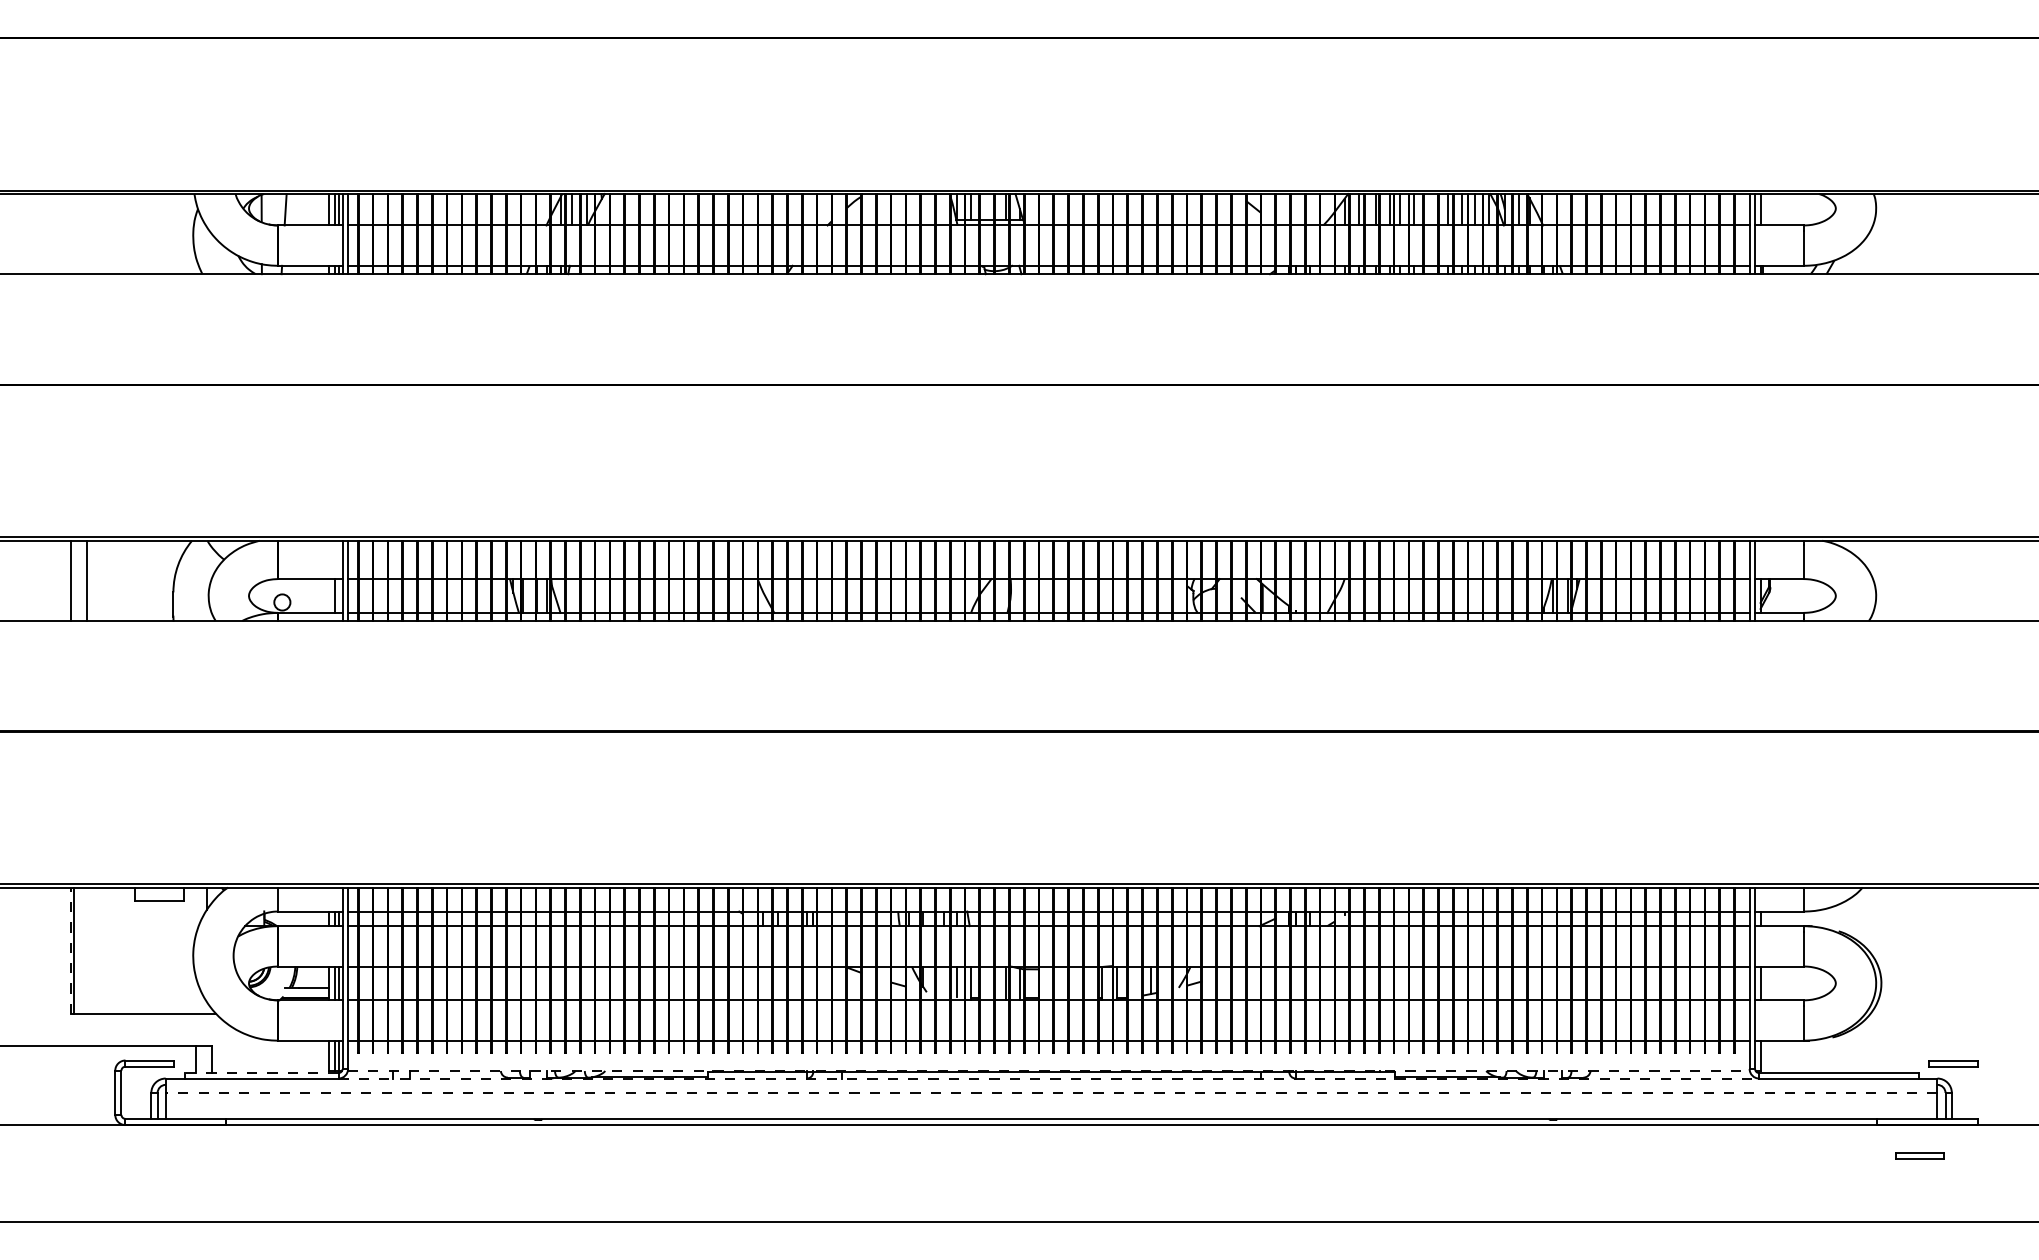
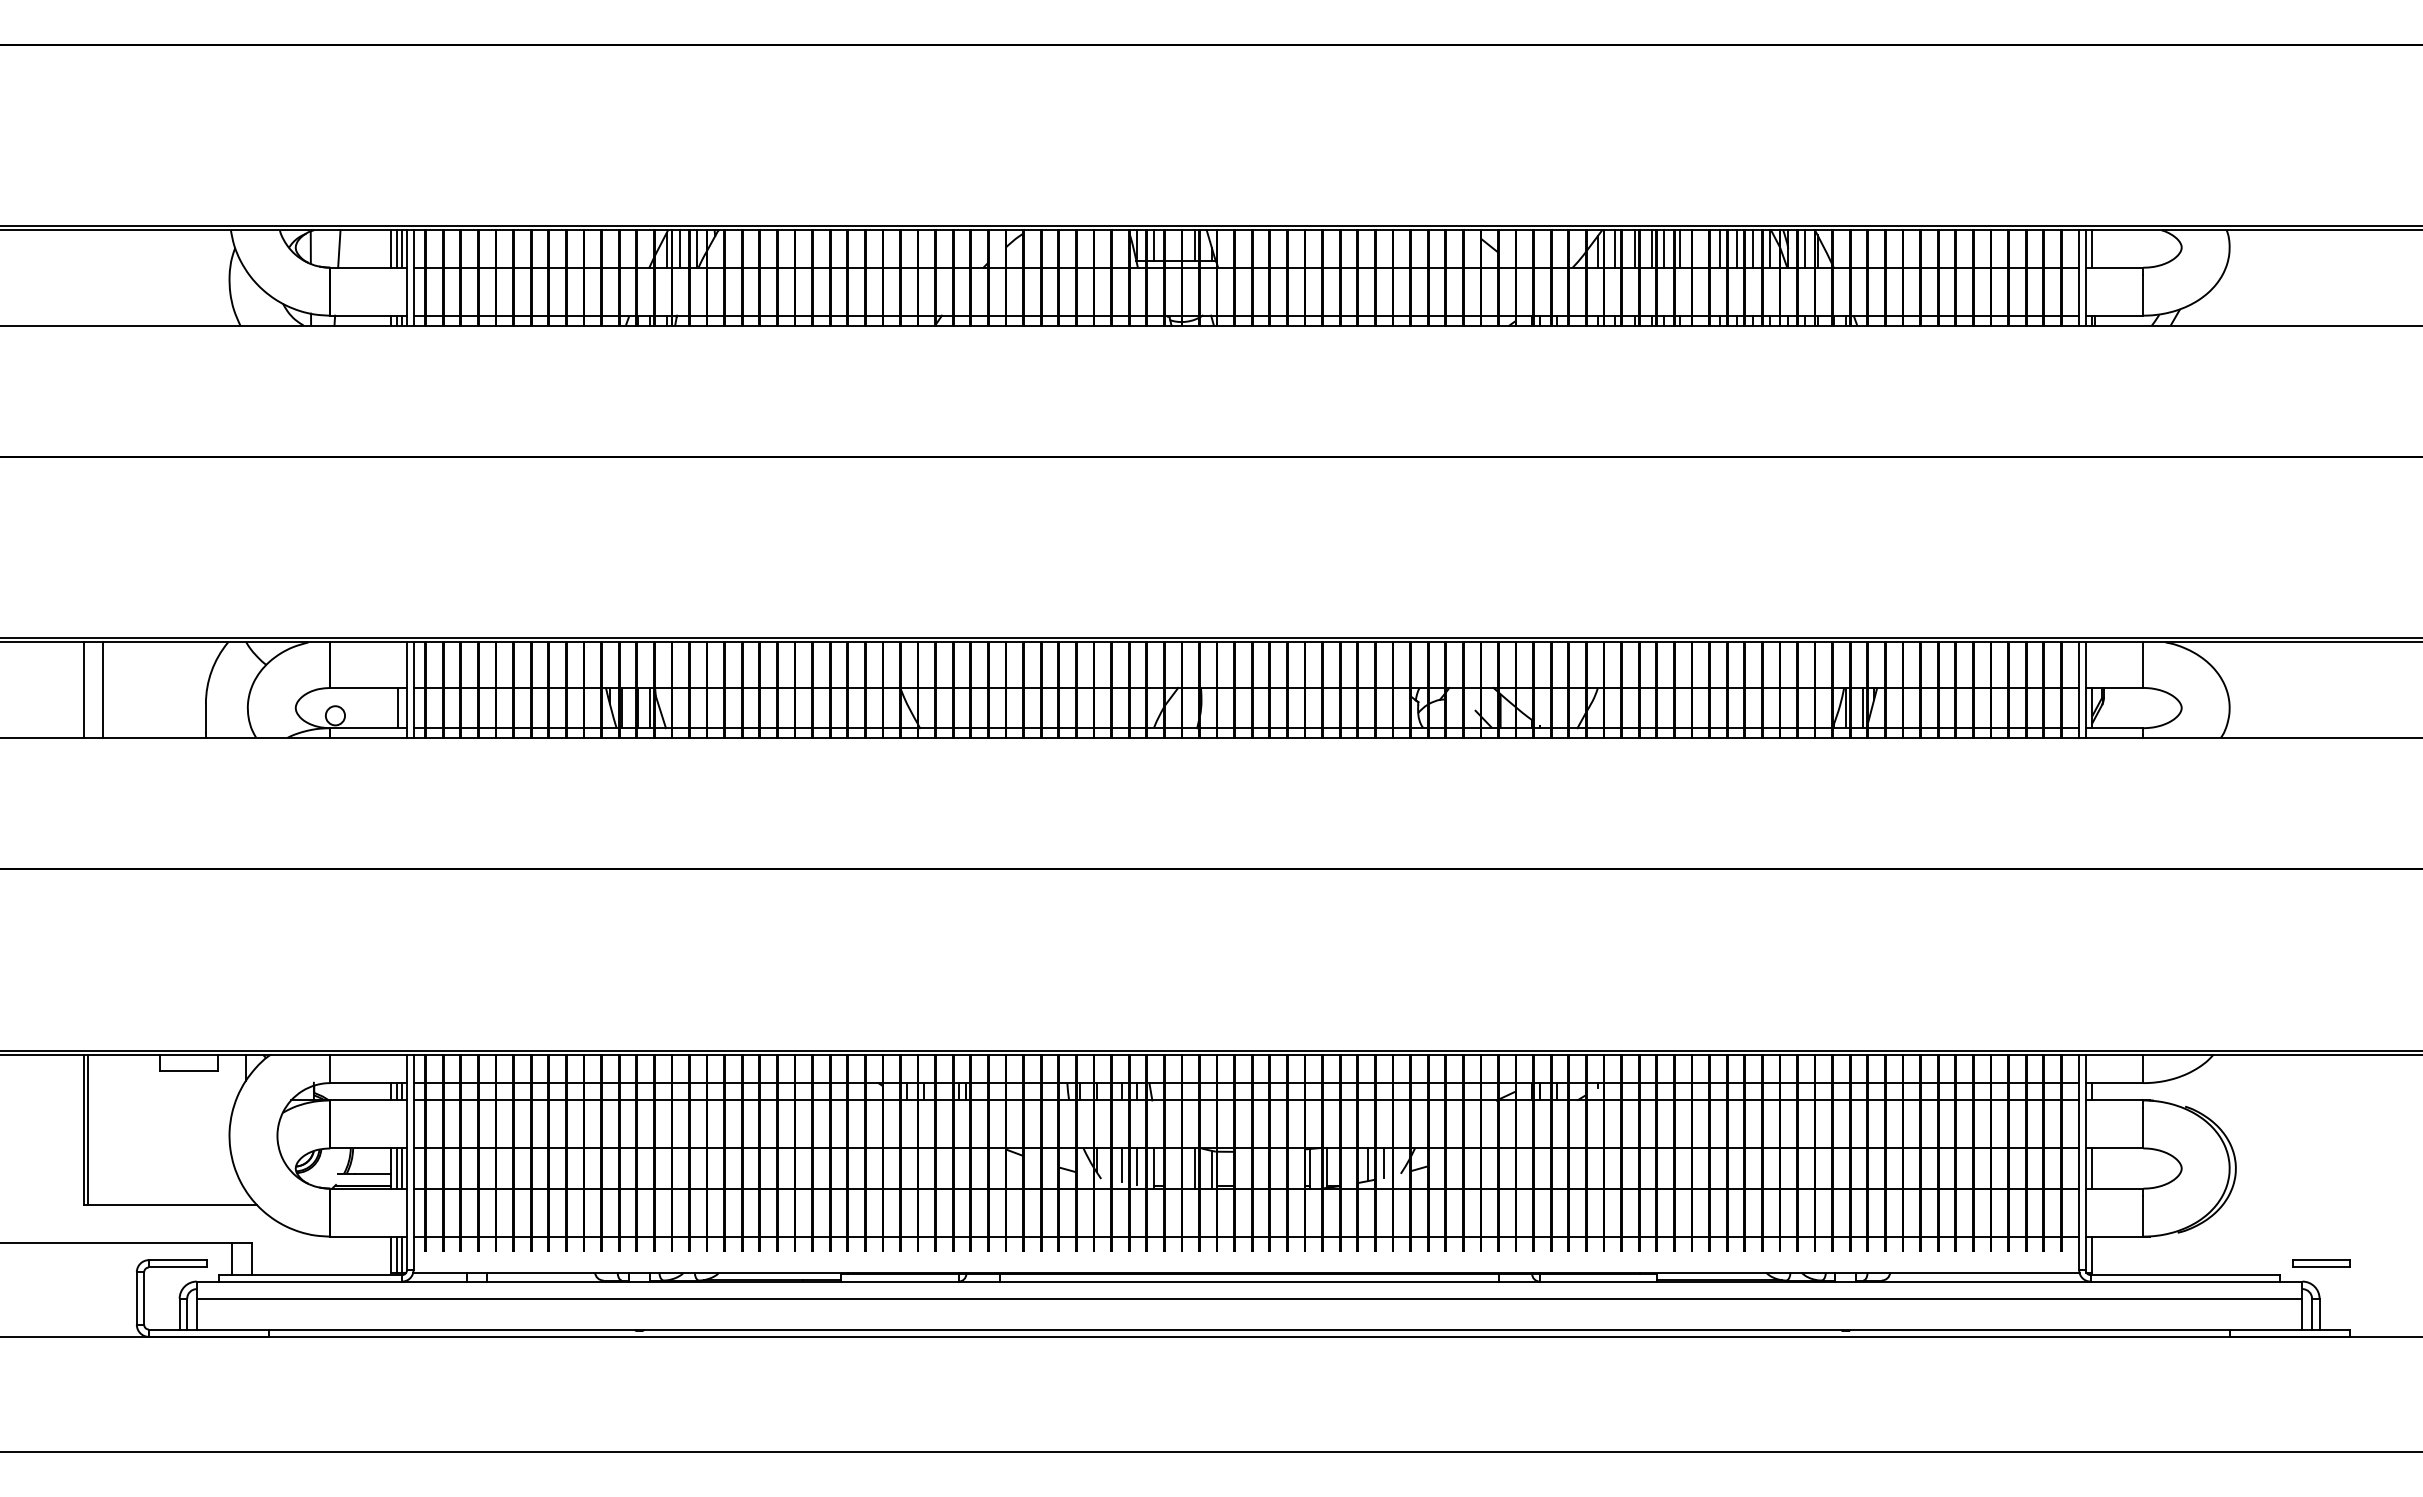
line: (70, 950) -> (83, 1129), dashed -> solid
line: (1165, 978) -> (1384, 1162), added
line: (943, 980) -> (1121, 1165), added
line: (1048, 1070) -> (1246, 1272), dashed -> solid
line: (261, 1073) -> (310, 1275), dashed -> solid
line: (1048, 1078) -> (1246, 1281), dashed -> solid
line: (1051, 1092) -> (1249, 1298), dashed -> solid
part: (1919, 1155) -> (2281, 1373), removed

